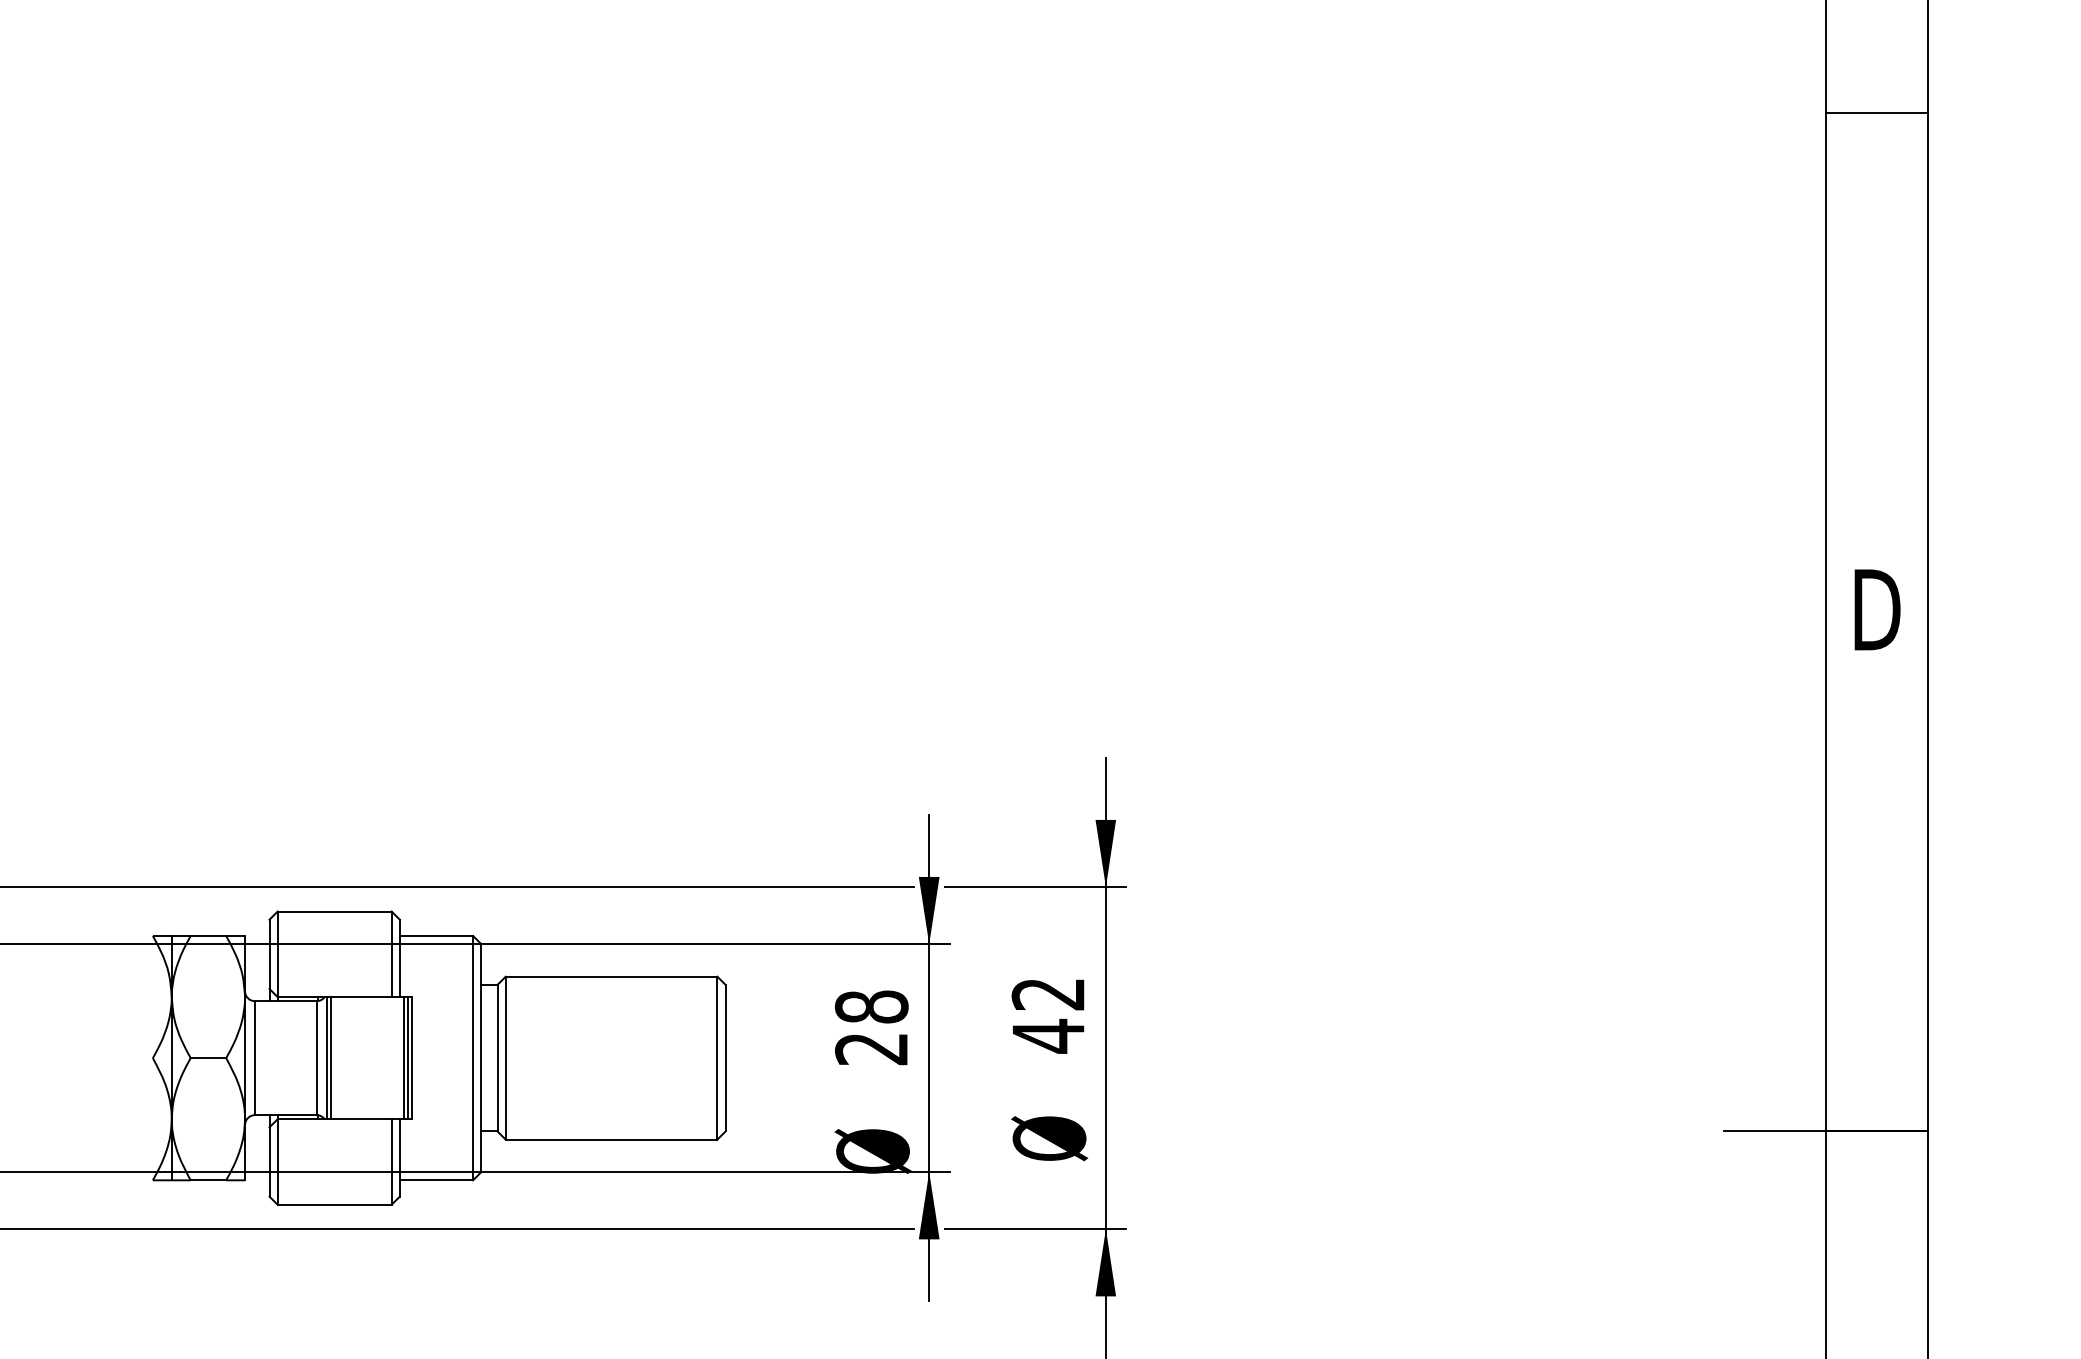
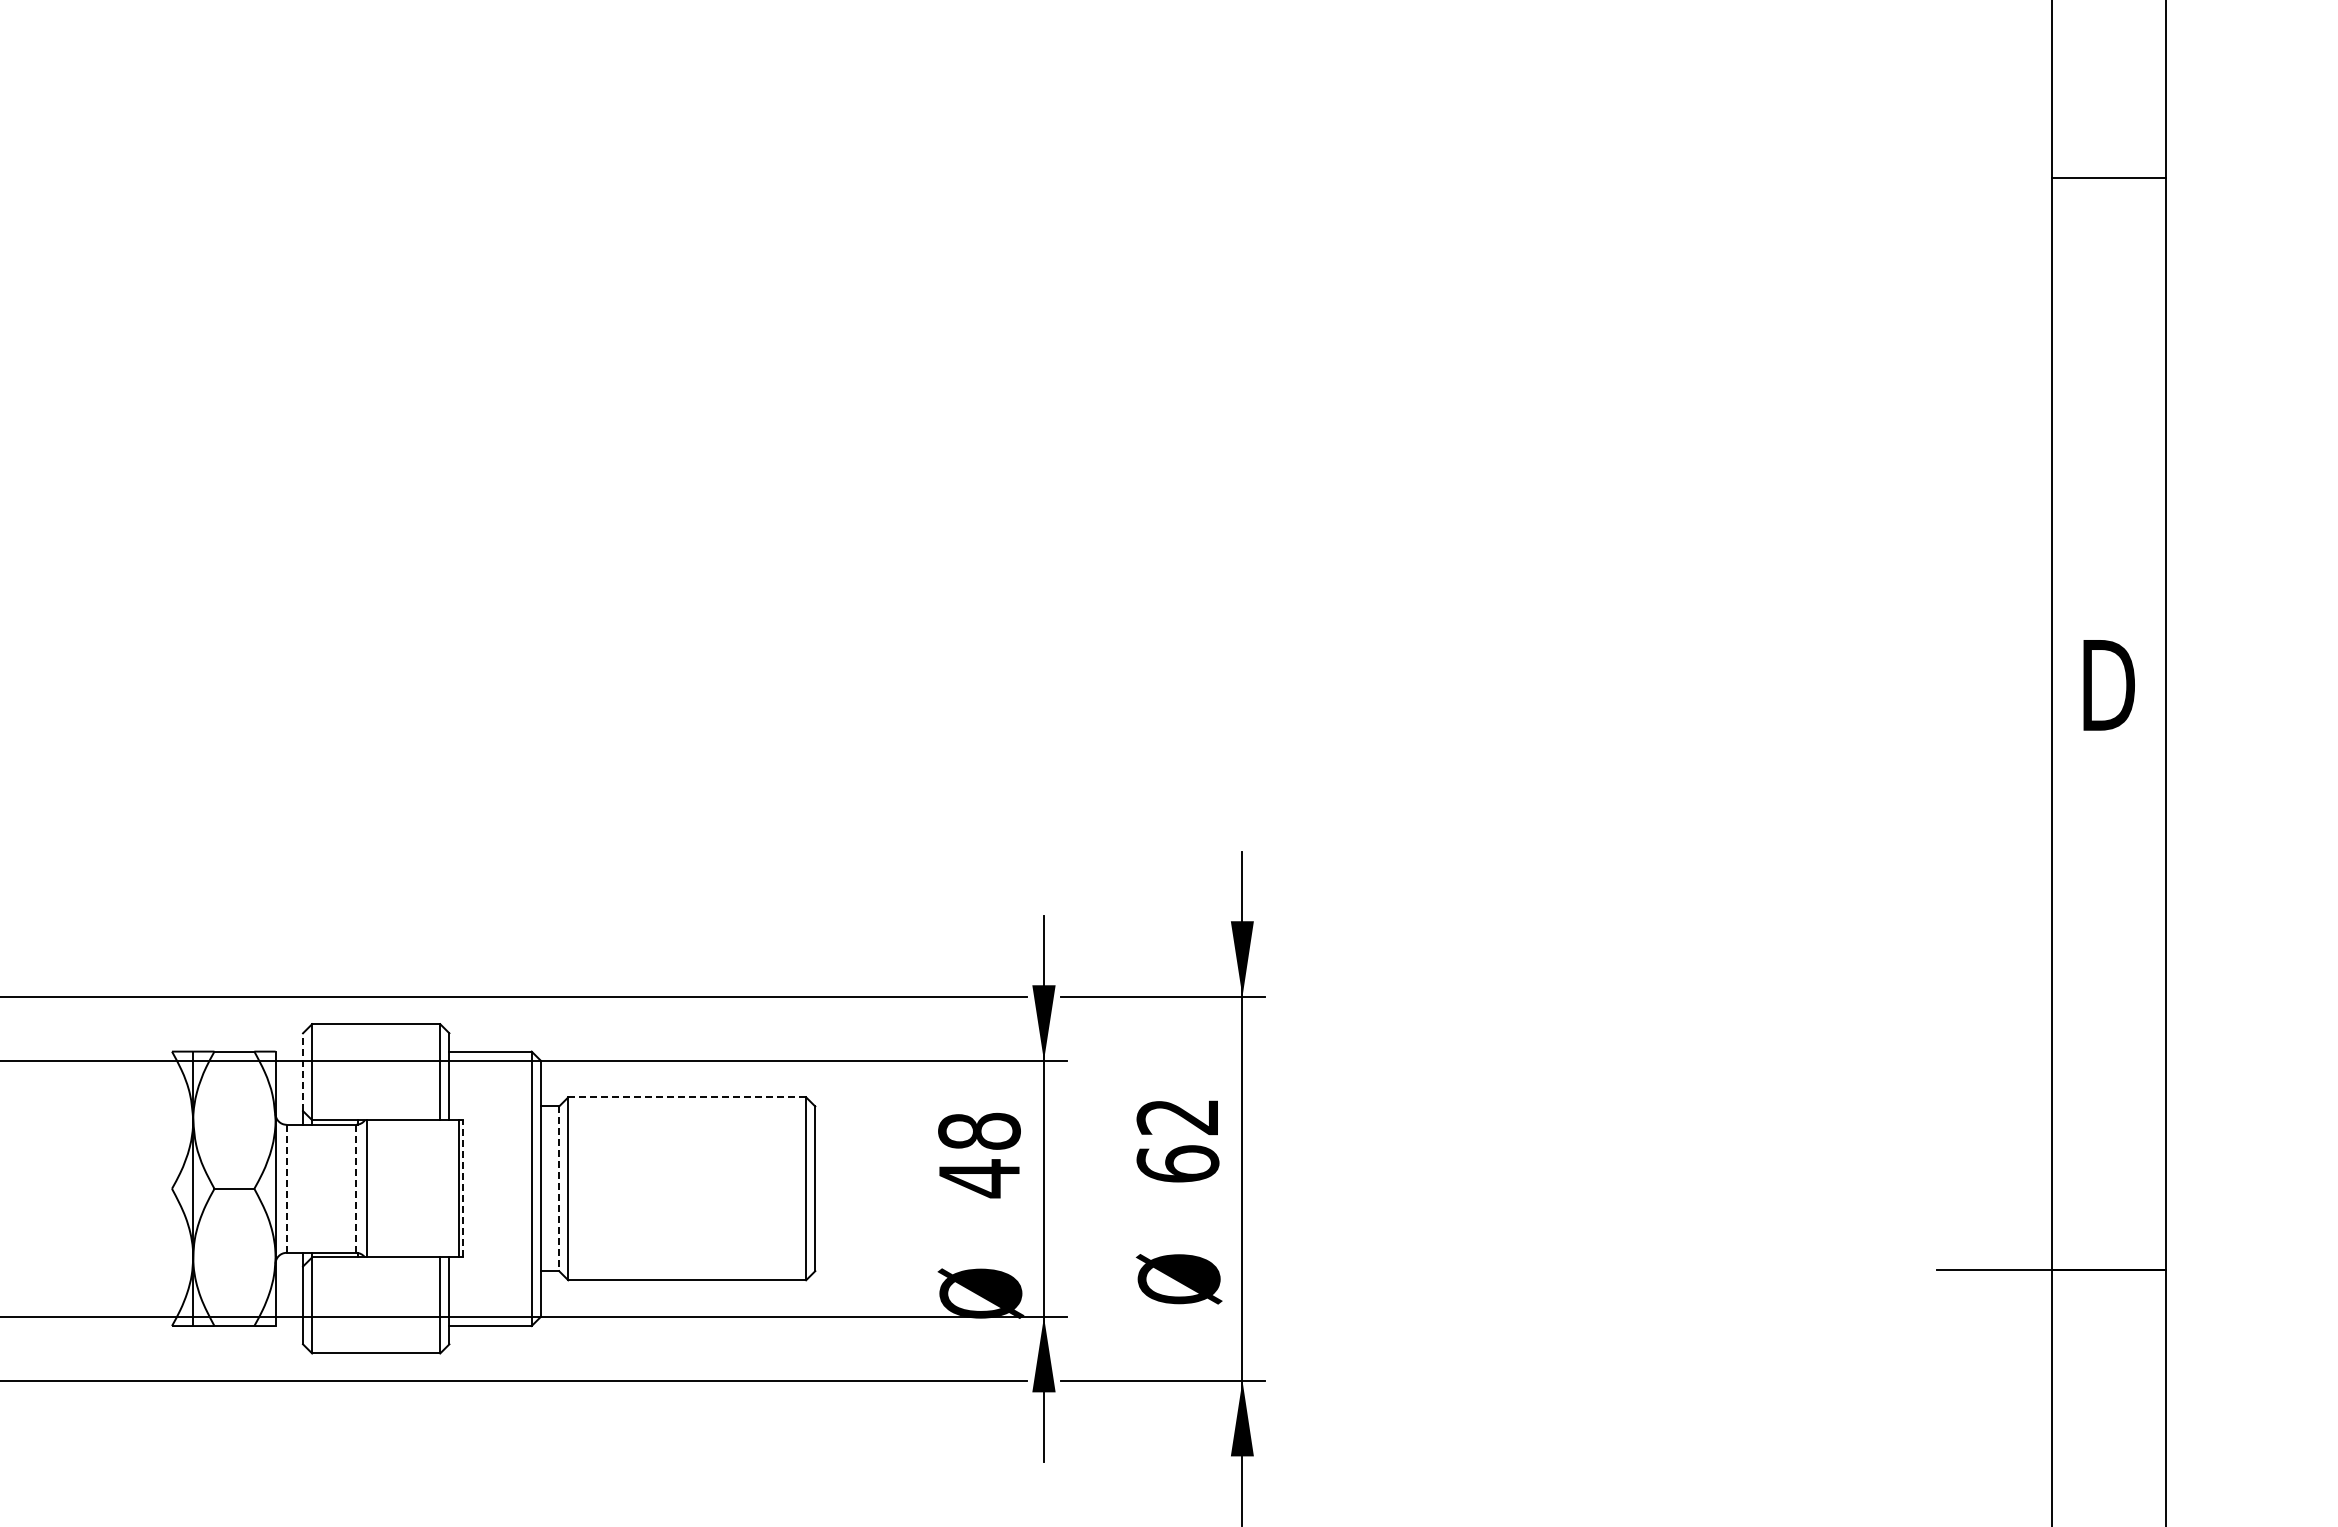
line: (1876, 112) -> (2108, 177), moved
line: (269, 954) -> (303, 1072), solid -> dashed
line: (611, 976) -> (687, 1097), solid -> dashed
text: (1048, 1035) -> (1177, 1163), 42 -> 62
text: (870, 1048) -> (978, 1178), 28 -> 48
line: (317, 1057) -> (356, 1188), solid -> dashed
line: (330, 1057) -> (371, 1188), removed
line: (403, 1057) -> (453, 1188), removed
line: (412, 1057) -> (463, 1188), solid -> dashed
line: (254, 1058) -> (286, 1189), solid -> dashed
line: (497, 1058) -> (559, 1189), solid -> dashed

